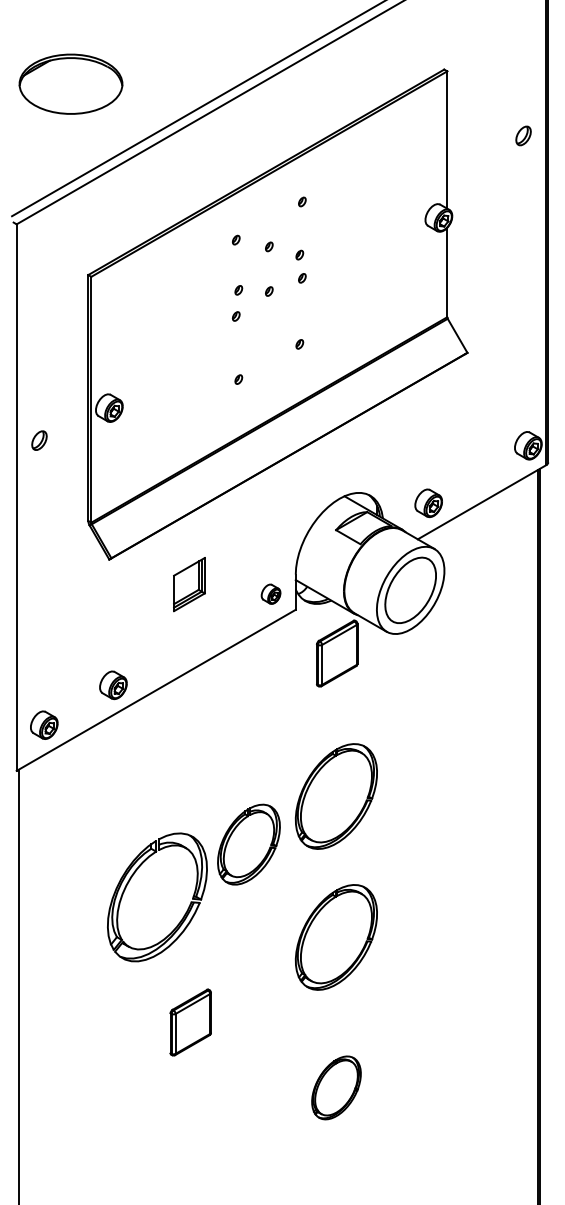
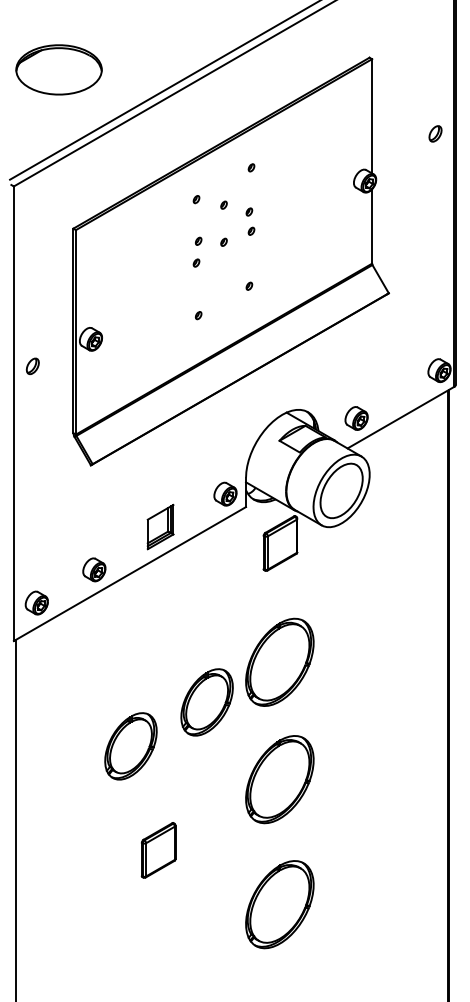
part: (523, 135) -> (435, 133), moved
part: (189, 583) -> (160, 526), moved
part: (271, 593) -> (225, 493), size x1.43
part: (156, 897) -> (130, 746), size x0.62
part: (335, 1087) -> (279, 904), size x1.67

